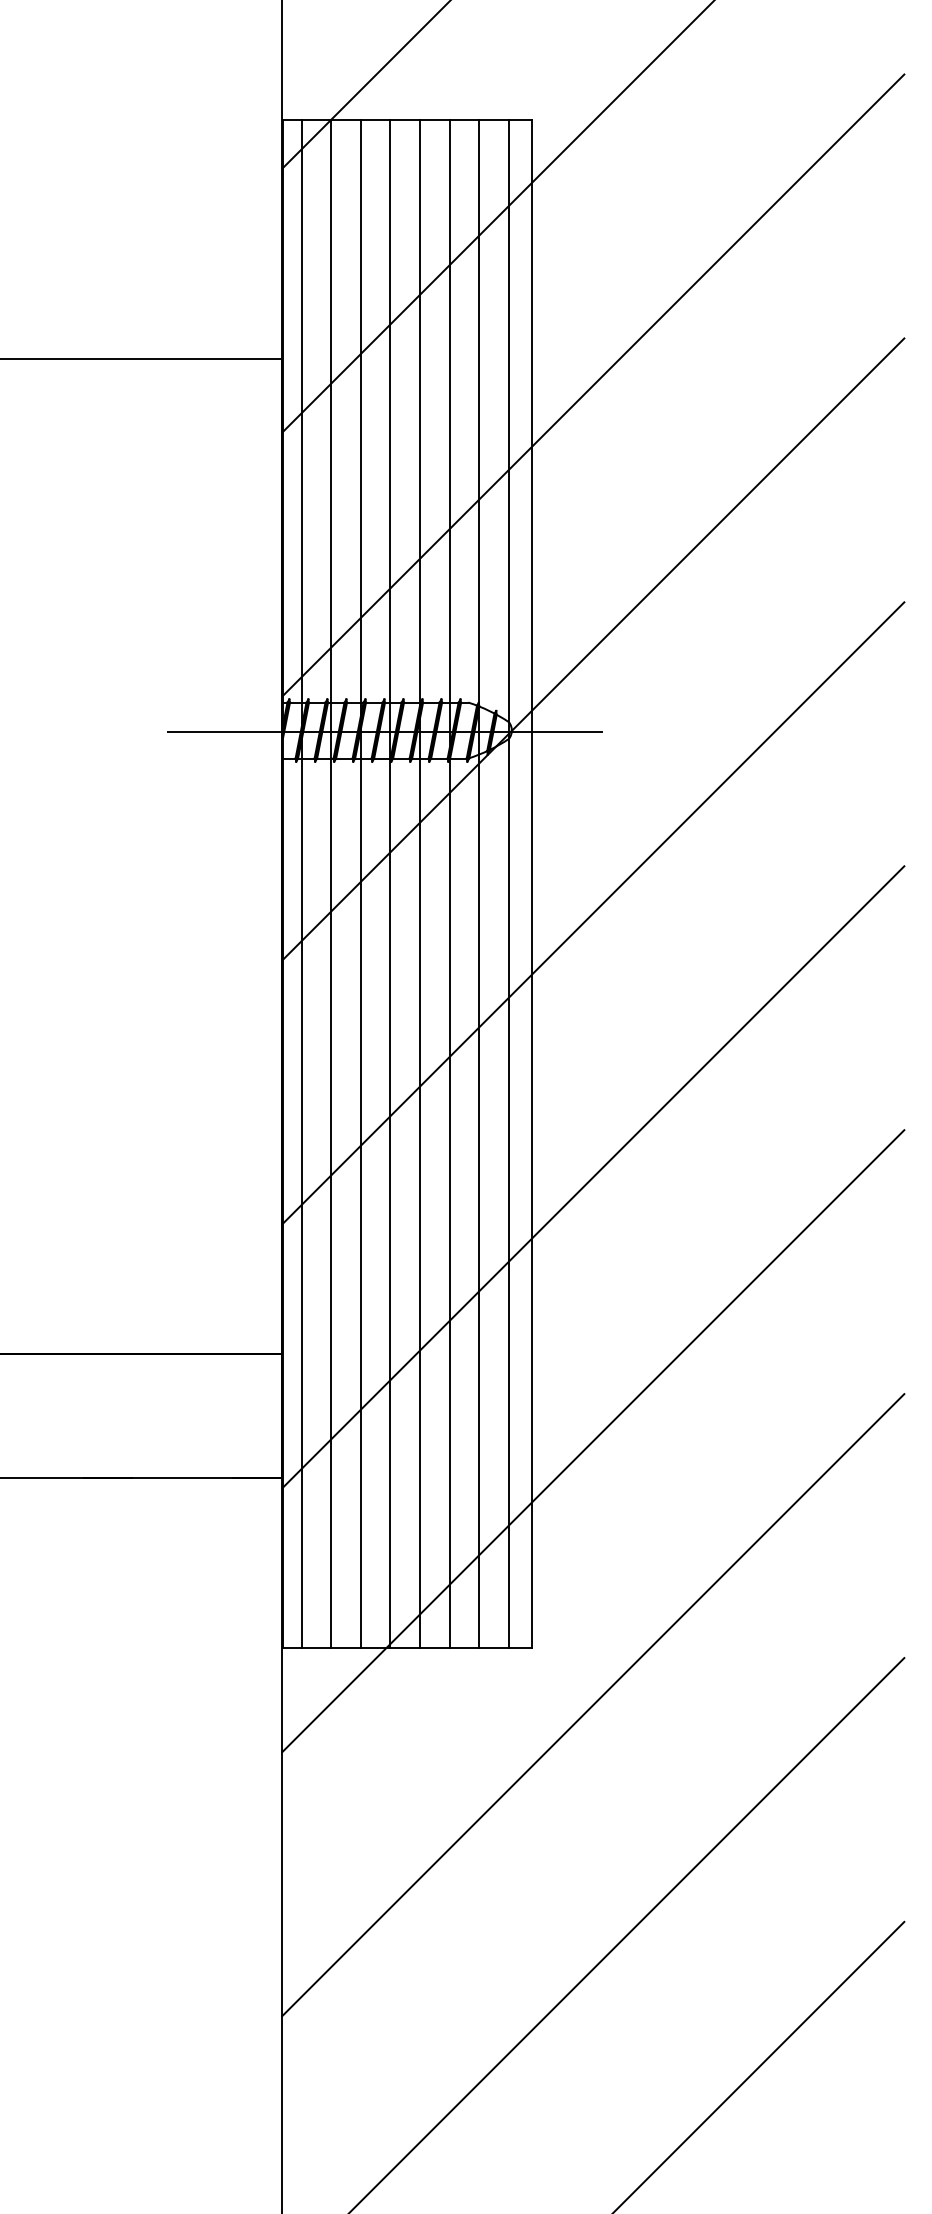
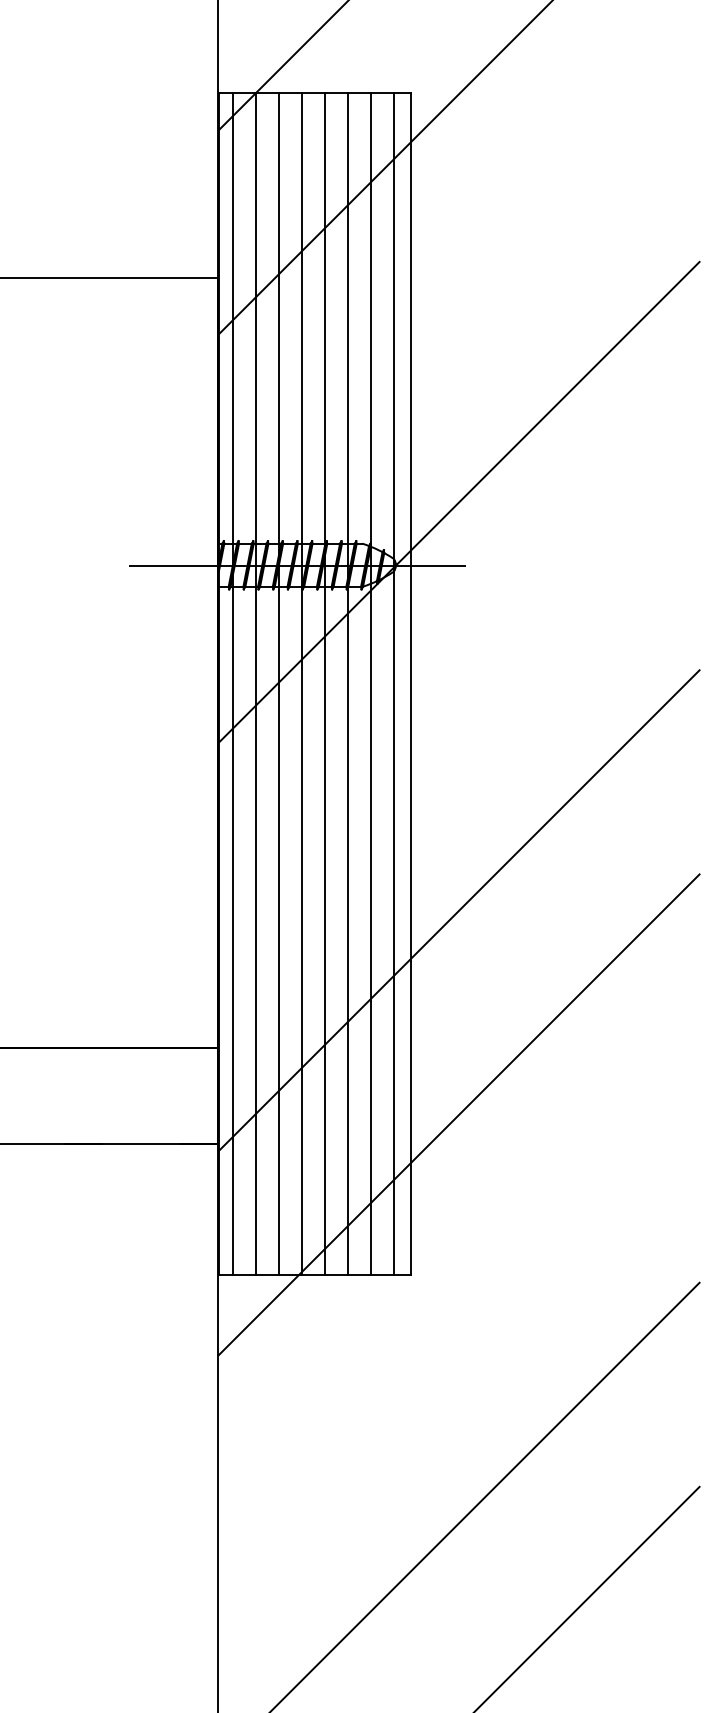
line: (592, 385) -> (458, 298), removed
line: (592, 913) -> (458, 706), removed
line: (592, 1704) -> (458, 1318), removed

